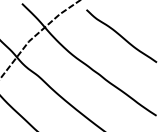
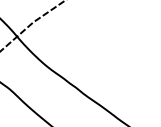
curve: (121, 35) -> (100, 45), removed

